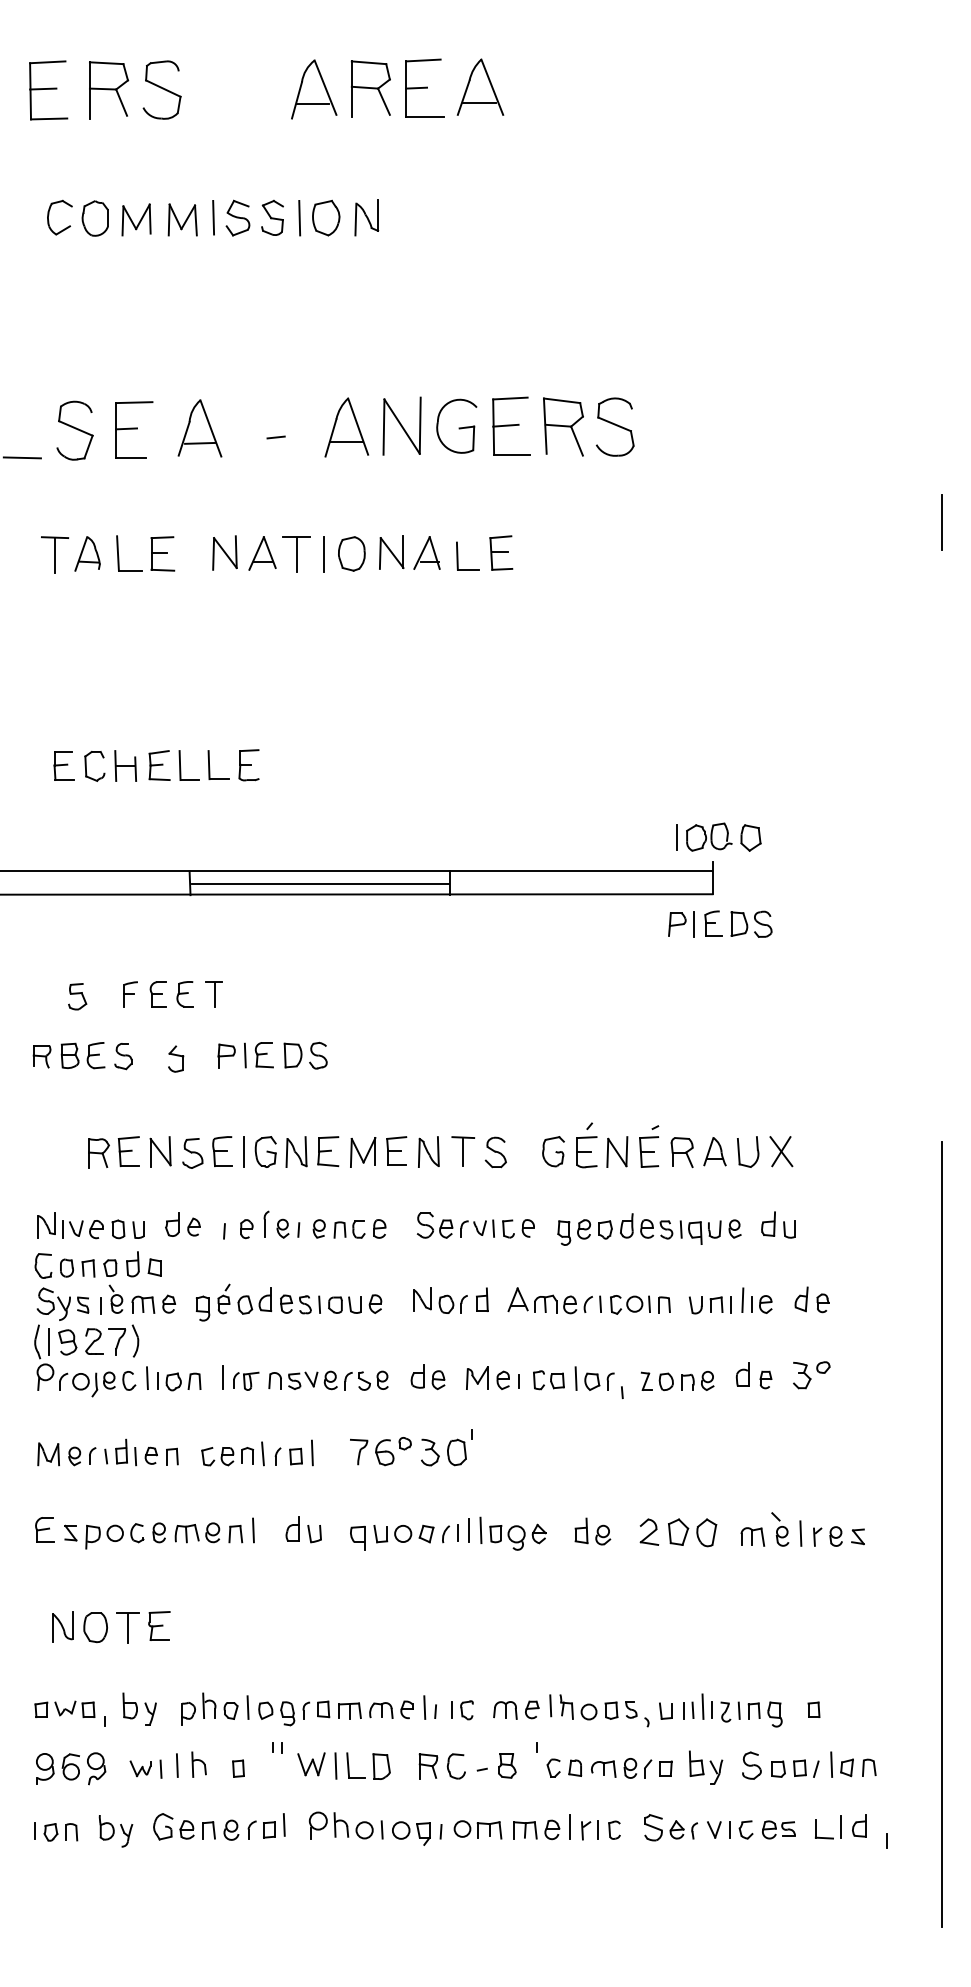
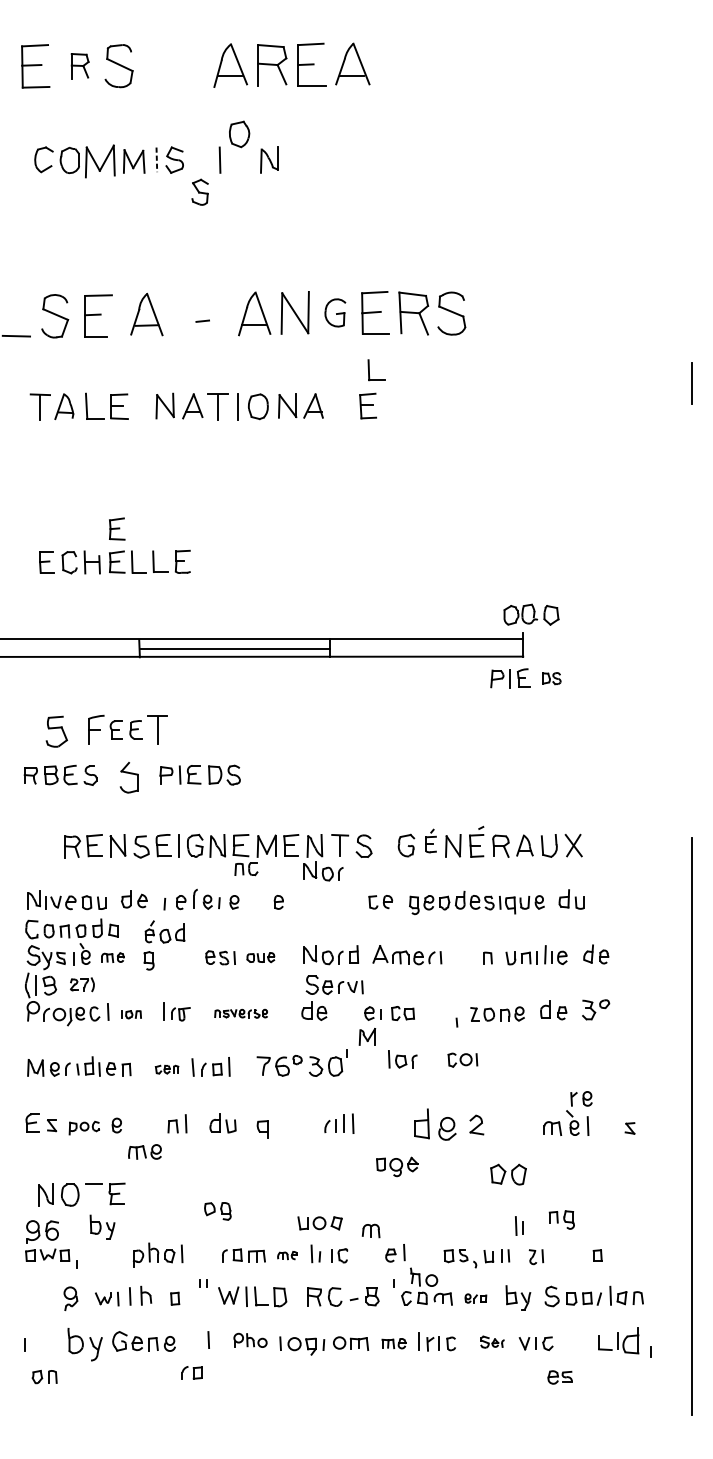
part: (109, 90) -> (80, 66), size x0.6
line: (213, 217) -> (156, 159), solid -> dashed
part: (272, 217) -> (200, 191), moved
part: (326, 217) -> (239, 133), moved
part: (136, 219) -> (100, 161), size x1.4
part: (456, 425) -> (335, 312), size x0.7
part: (458, 555) -> (369, 369), moved
part: (159, 720) -> (117, 529), added
line: (677, 837) -> (497, 614), removed
part: (751, 923) -> (551, 678), size x0.6
part: (130, 994) -> (95, 730), size x1.6
part: (213, 994) -> (156, 730), size x1.6
part: (77, 996) -> (56, 731), size x1.6
part: (176, 1058) -> (129, 777), size x1.6
part: (586, 1145) -> (430, 841), size x0.7
part: (440, 1186) -> (323, 871), added
part: (455, 1225) -> (334, 985), moved
part: (349, 1229) -> (246, 869), moved
part: (244, 1298) -> (164, 931), moved
part: (153, 1303) -> (112, 957), size x0.7
part: (355, 1303) -> (261, 957), size x0.7
part: (630, 1304) -> (462, 1059), moved
part: (112, 1340) -> (82, 984), size x0.6
part: (477, 1377) -> (367, 1036), moved
part: (594, 1378) -> (402, 1059), moved
part: (328, 1380) -> (241, 1013), size x0.6
part: (179, 1381) -> (131, 1014), size x0.6
part: (227, 1456) -> (167, 1069), size x0.6
part: (592, 1531) -> (435, 1124), size x1.6
part: (197, 1532) -> (145, 1151), moved
part: (692, 1532) -> (508, 1174), moved
part: (403, 1533) -> (319, 1222), moved
part: (114, 1536) -> (84, 1128), size x0.7
part: (517, 1536) -> (396, 1166), moved
part: (827, 1536) -> (581, 1098), moved
line: (127, 1627) -> (93, 1195), removed
part: (706, 1706) -> (518, 1225), moved
part: (578, 1707) -> (424, 1277), moved
part: (139, 1708) -> (102, 1226), moved
part: (391, 1709) -> (287, 1255), size x0.6
part: (505, 1710) -> (371, 1231), moved
part: (276, 1713) -> (217, 1211), moved
part: (764, 1714) -> (561, 1220), moved
part: (57, 1768) -> (42, 1231), moved
part: (647, 1768) -> (475, 1298), size x0.6
part: (340, 1825) -> (250, 1340), size x0.7
part: (859, 1825) -> (631, 1340), size x1.6
part: (670, 1827) -> (492, 1341), size x0.6
part: (261, 1829) -> (192, 1372), moved
part: (536, 1829) -> (393, 1343), size x0.7
part: (778, 1829) -> (559, 1377), moved
part: (115, 1831) -> (84, 1344), size x1.4
part: (60, 1832) -> (44, 1377), moved

